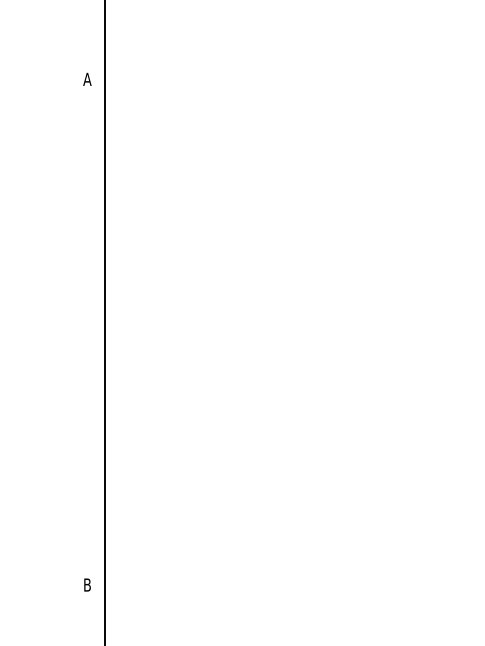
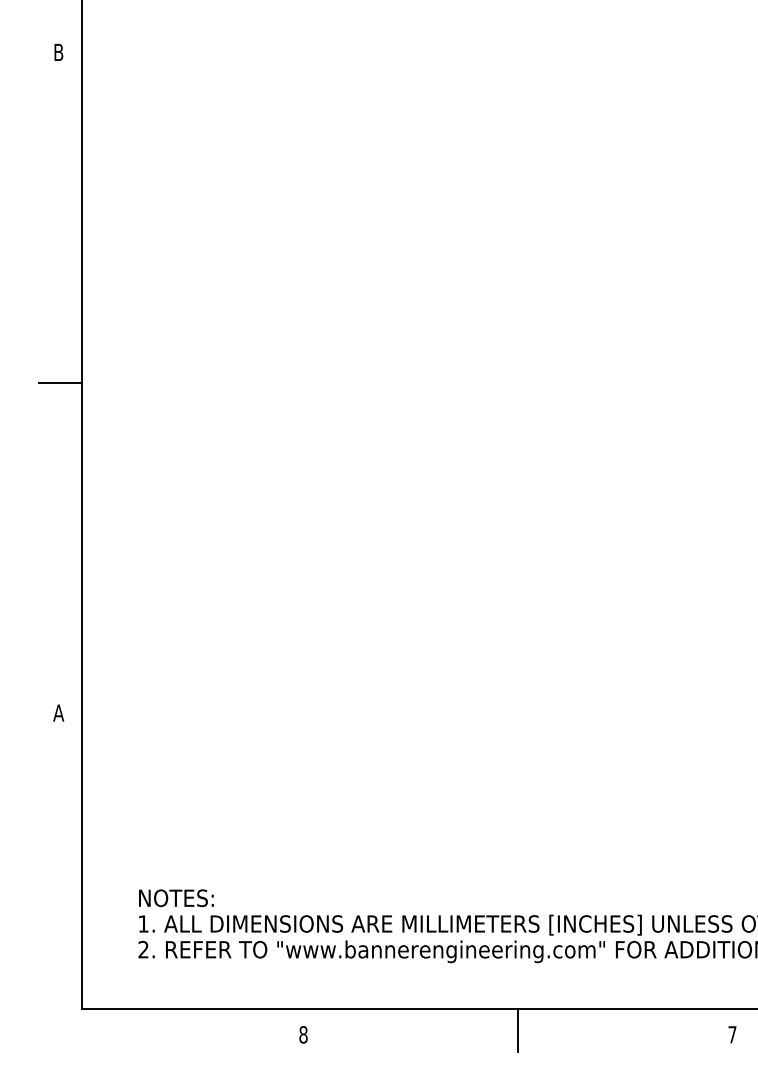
text: (87, 78) -> (58, 51), A -> B
line: (88, 332) -> (59, 382), added
text: (87, 584) -> (58, 712), B -> A

